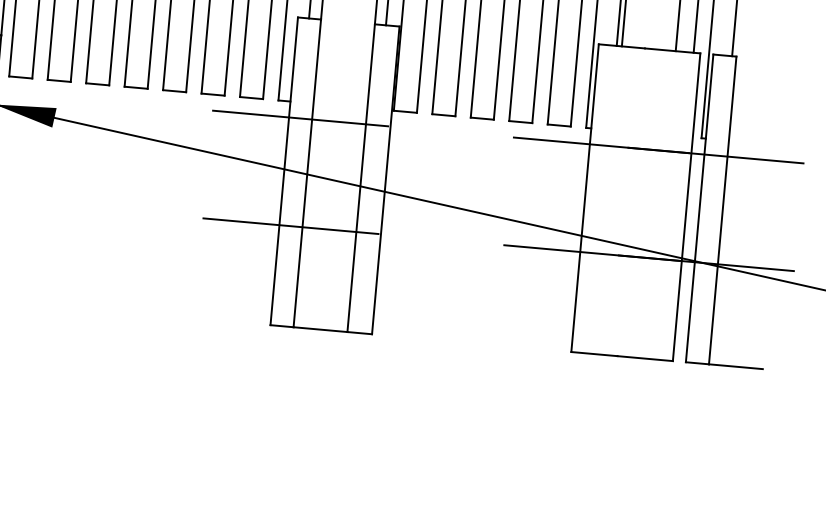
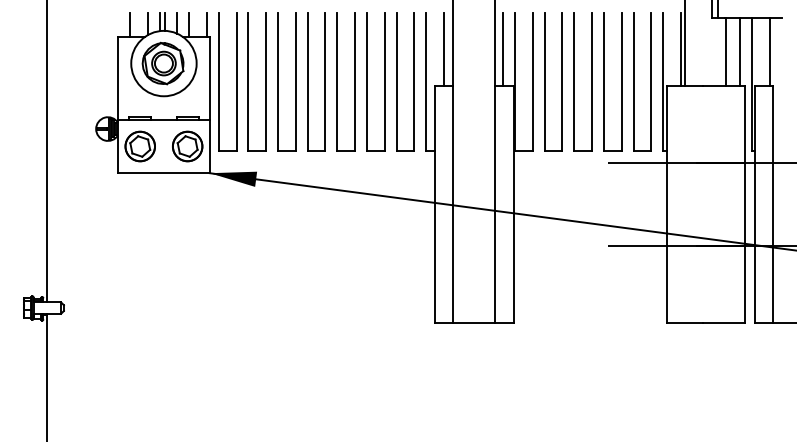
line: (300, 119) -> (444, 163), removed
line: (291, 225) -> (444, 245), removed

